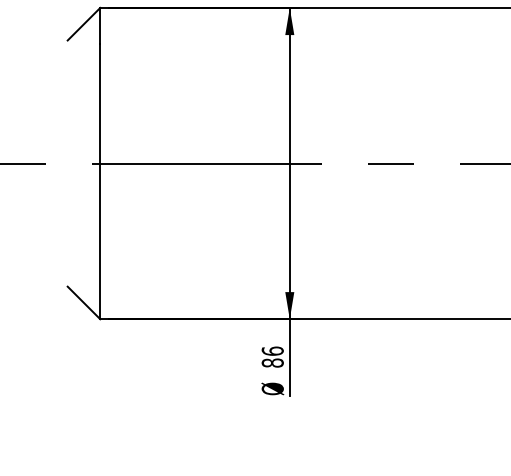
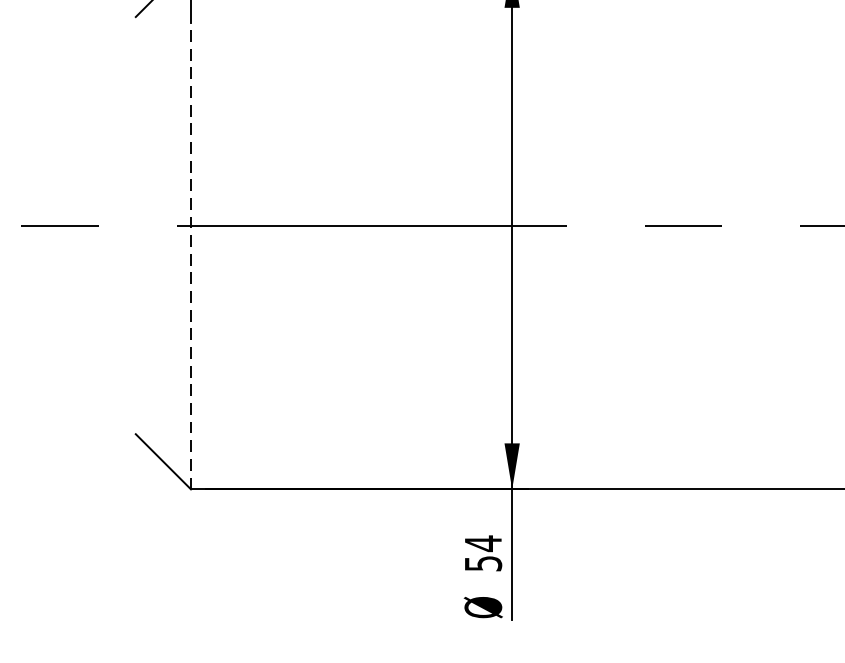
line: (100, 181) -> (191, 255), solid -> dashed
text: (272, 356) -> (482, 552), 86 -> 54

